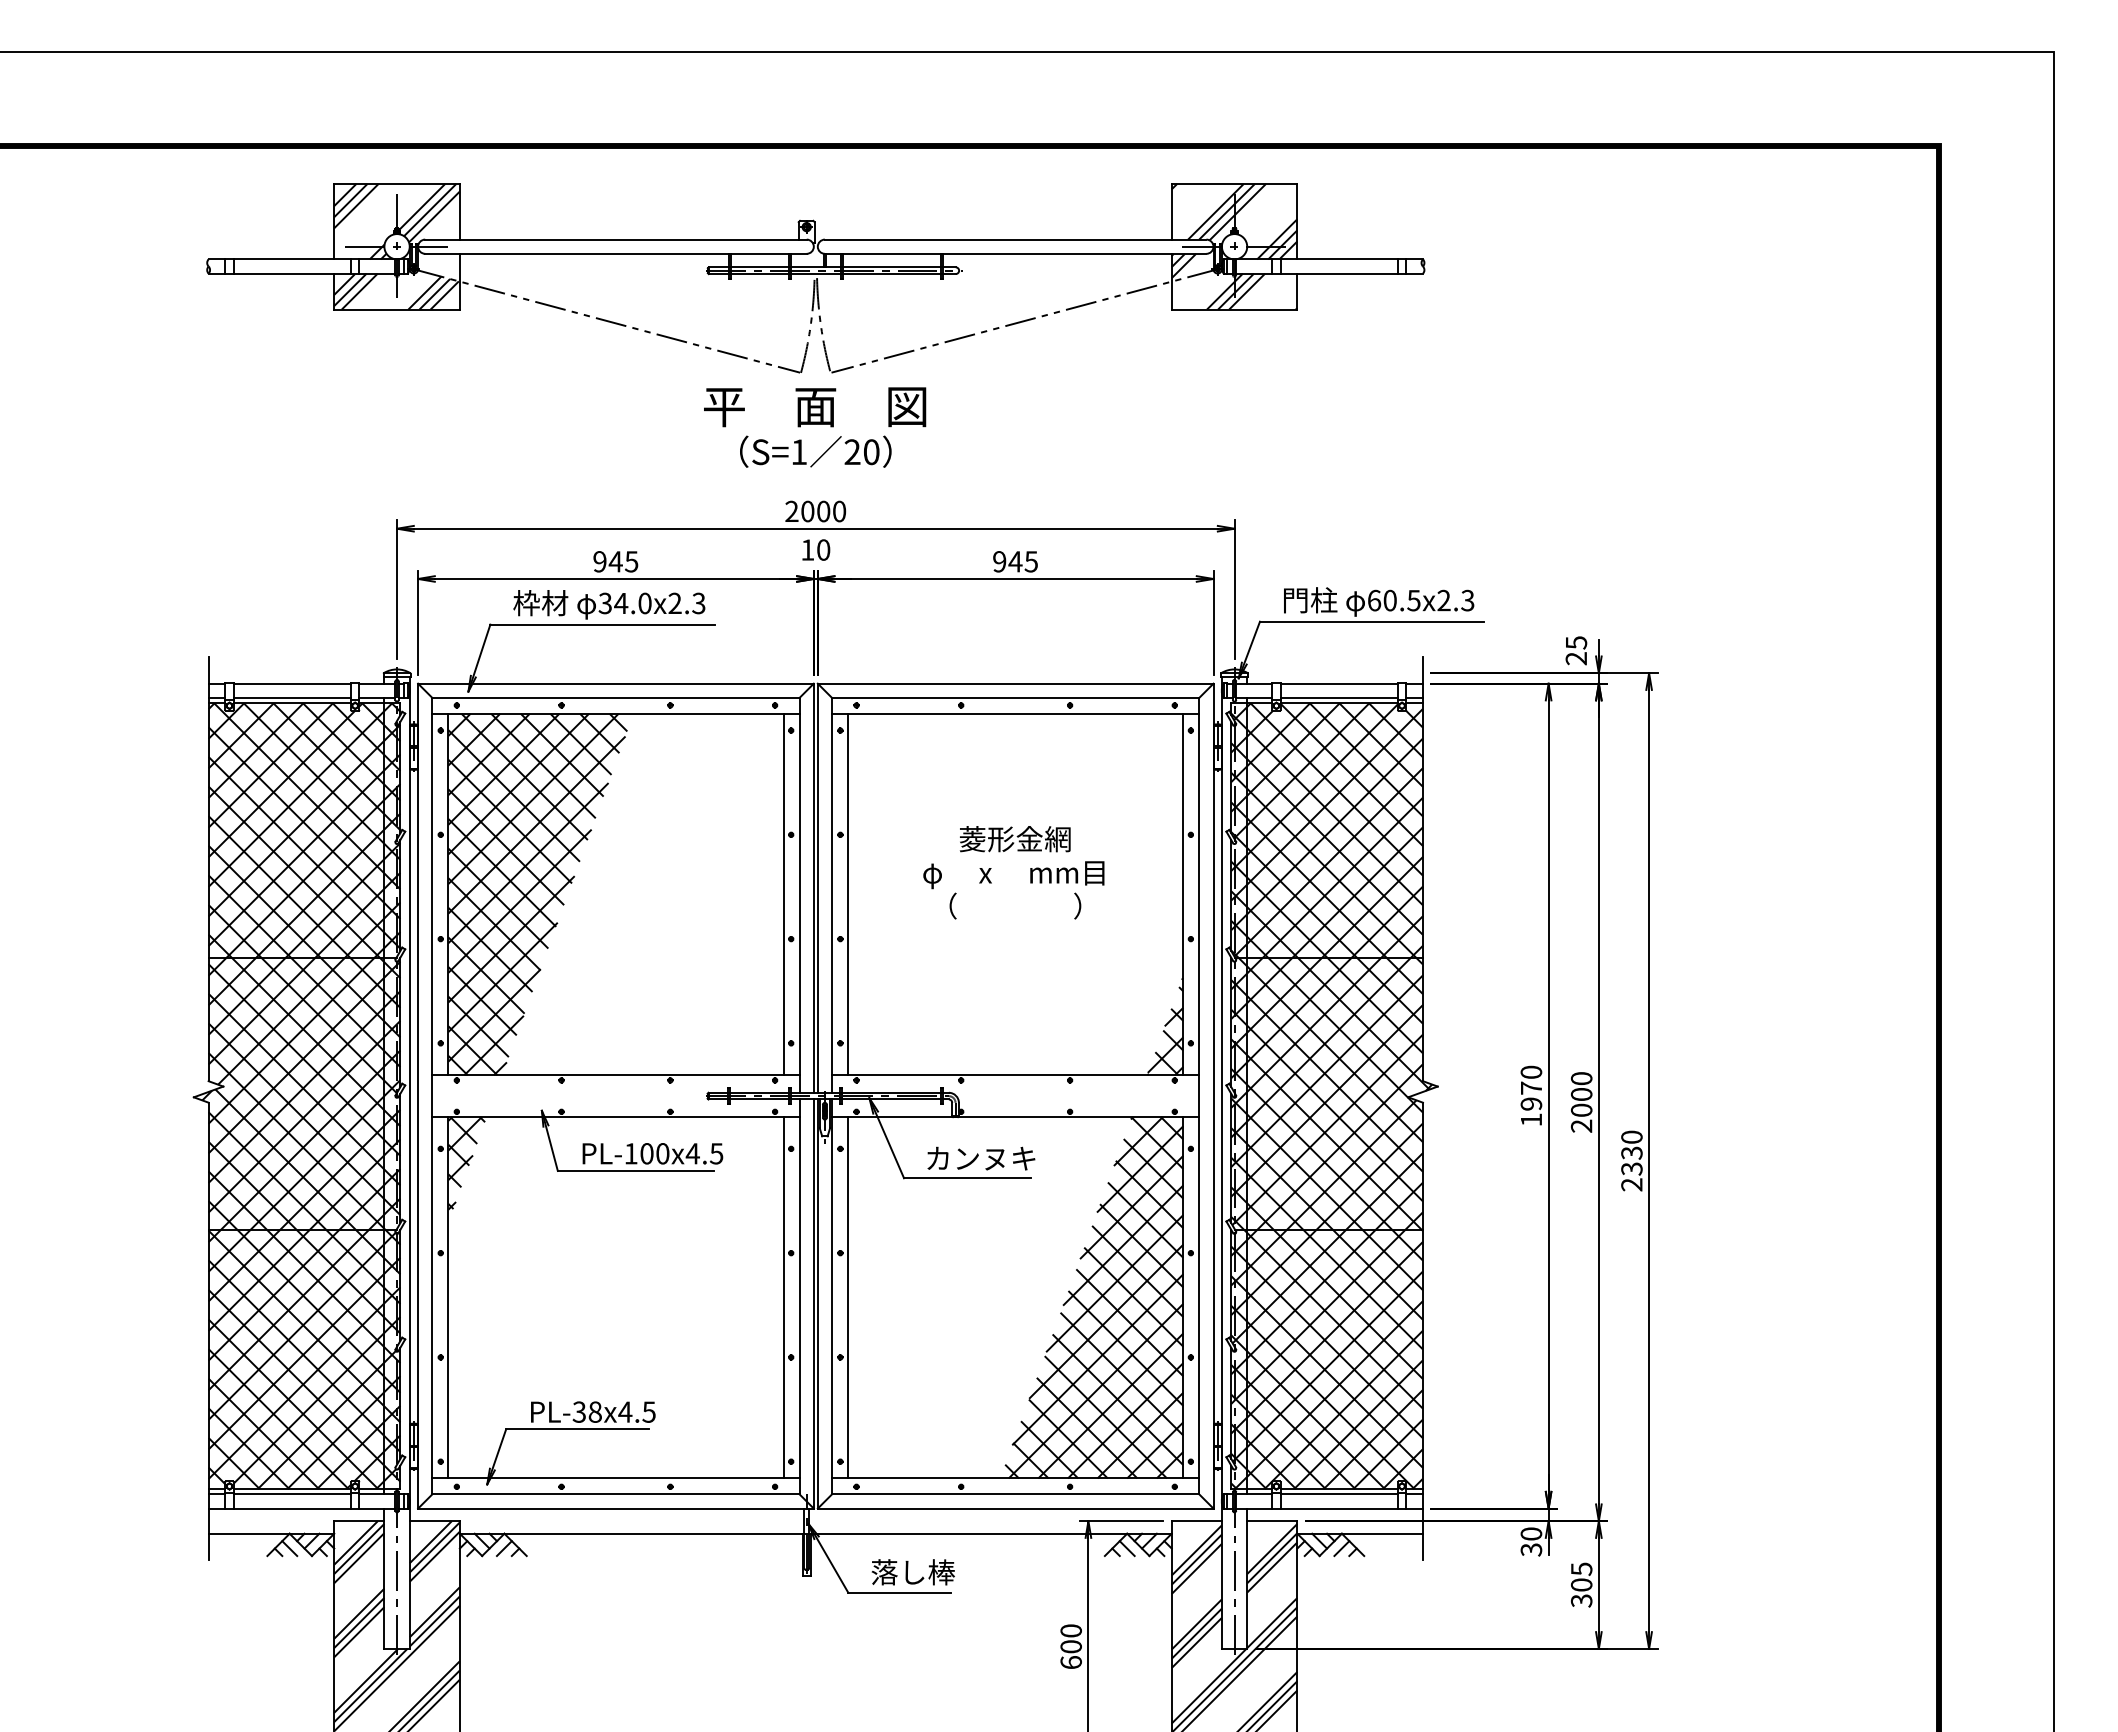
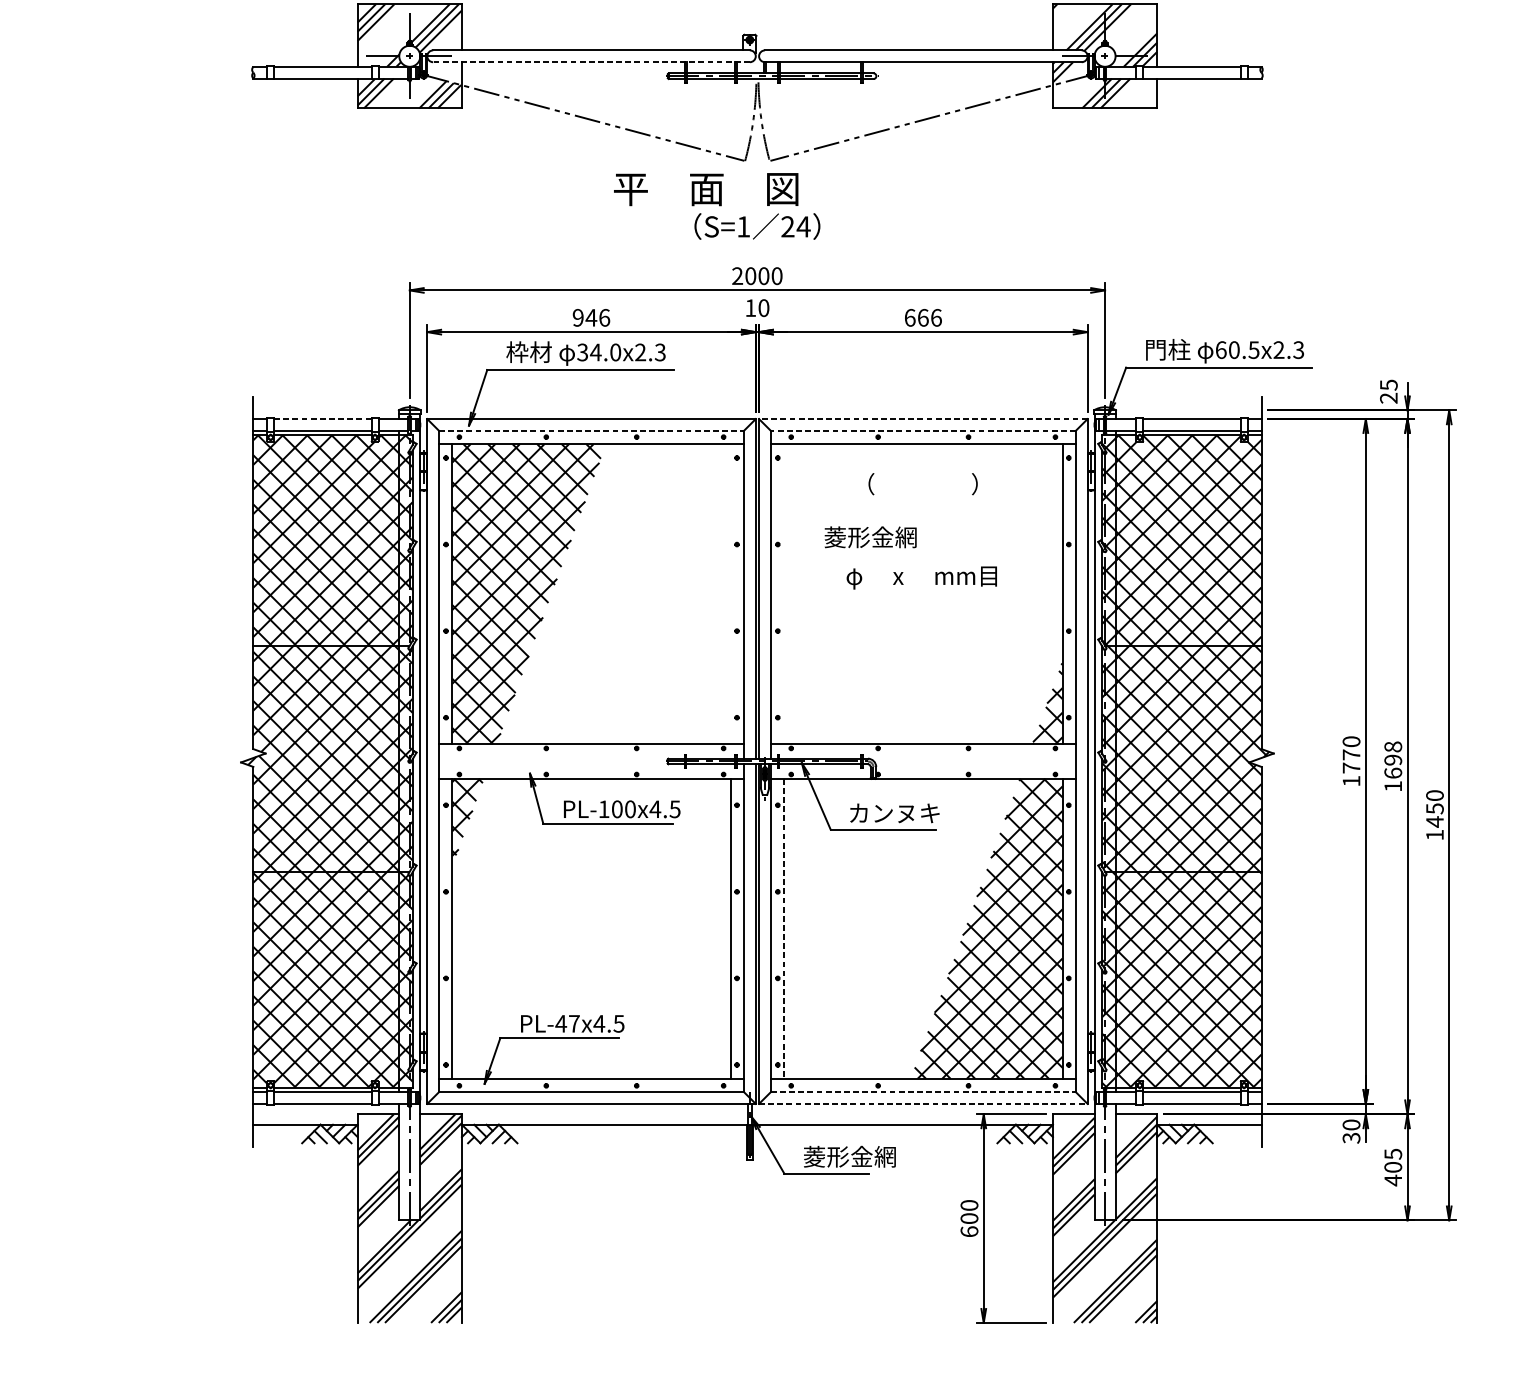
line: (615, 253) -> (591, 61), solid -> dashed
text: (815, 407) -> (706, 189), moved
text: (871, 452) -> (803, 227), 20 -> 24
text: (631, 561) -> (604, 317), 945 -> 946
text: (1015, 561) -> (923, 317), 945 -> 666
line: (292, 683) -> (322, 418), solid -> dashed
line: (1015, 683) -> (923, 418), solid -> dashed
line: (615, 697) -> (591, 430), solid -> dashed
line: (1015, 697) -> (923, 430), solid -> dashed
text: (1014, 839) -> (870, 537), moved
line: (783, 894) -> (730, 594), removed
line: (847, 894) -> (783, 594), removed
text: (1015, 905) -> (923, 483), moved
text: (1581, 1102) -> (1393, 766), 2000 -> 1698
text: (1531, 1103) -> (1351, 767), 1970 -> 1770
text: (1631, 1168) -> (1434, 821), 2330 -> 1450
line: (847, 1297) -> (783, 928), solid -> dashed
text: (586, 1411) -> (567, 1023), PL-38x4.5 -> PL-47x4.5
line: (1015, 1494) -> (923, 1092), solid -> dashed
line: (1015, 1508) -> (923, 1103), solid -> dashed
text: (926, 1572) -> (849, 1156), 落し棒 -> 菱形金網
text: (1581, 1600) -> (1393, 1180), 305 -> 405

